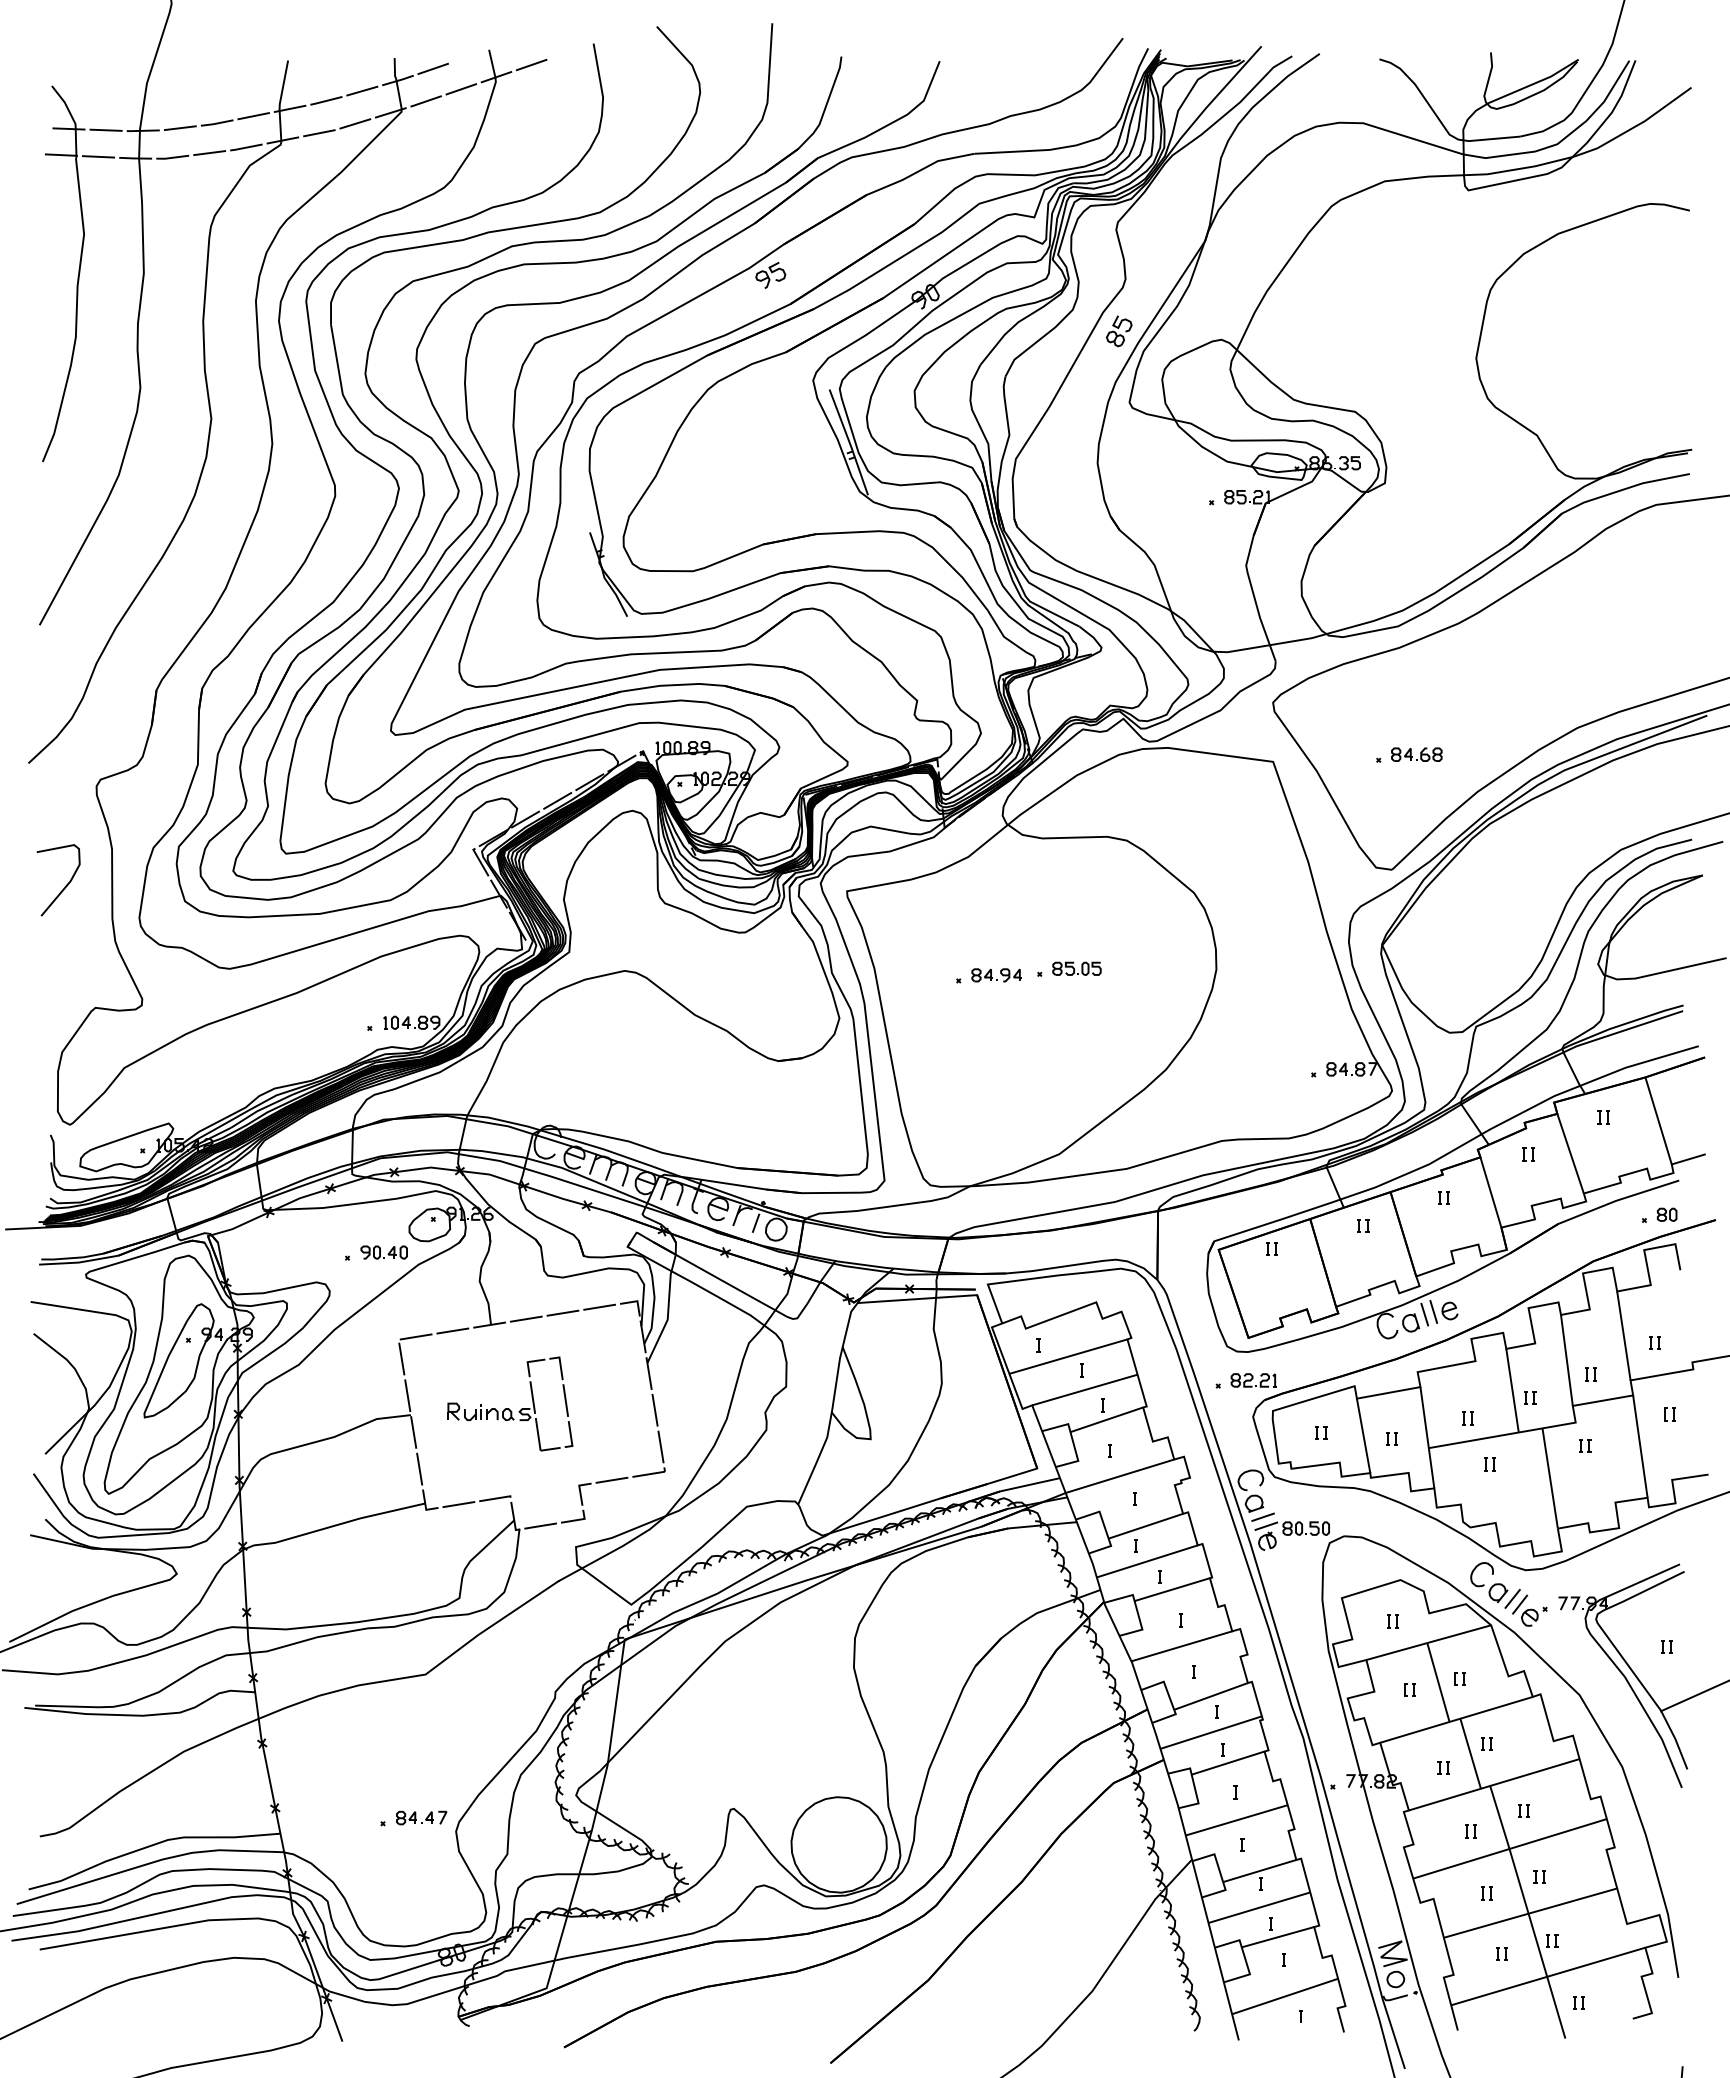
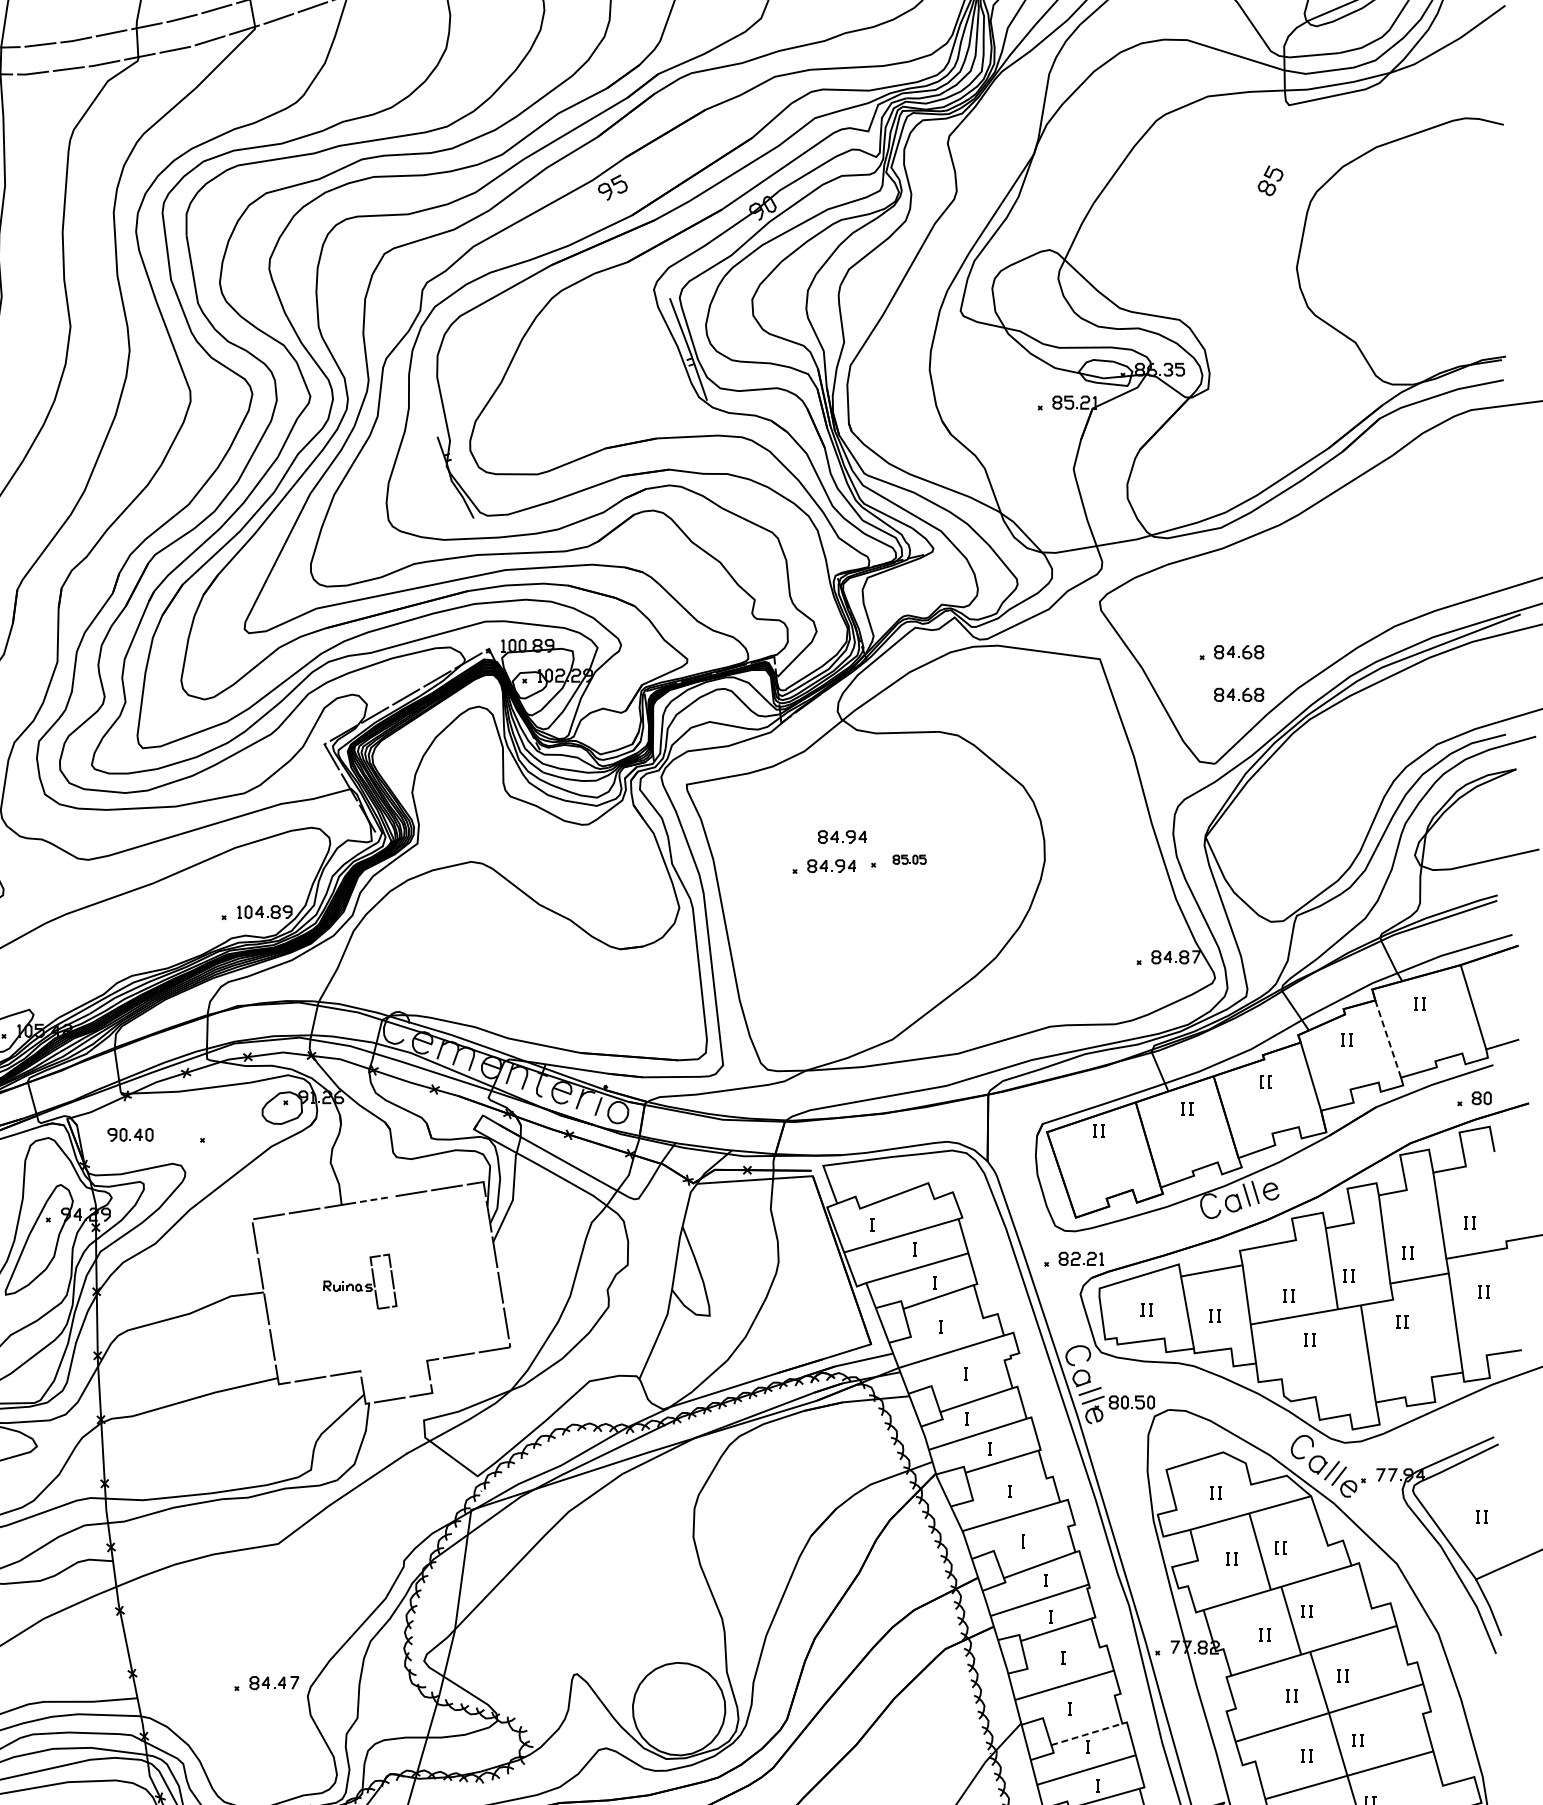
part: (1119, 331) -> (1270, 180), moved
part: (1416, 798) -> (1238, 694), added
part: (1007, 945) -> (842, 837), added
part: (1076, 968) -> (909, 859), size x0.7
line: (1570, 1153) -> (1388, 1038), solid -> dashed
part: (383, 1252) -> (129, 1134), moved
line: (526, 1319) -> (376, 1199), solid -> dashed
part: (510, 1403) -> (360, 1281), size x0.6
line: (1259, 1871) -> (1086, 1734), solid -> dashed

